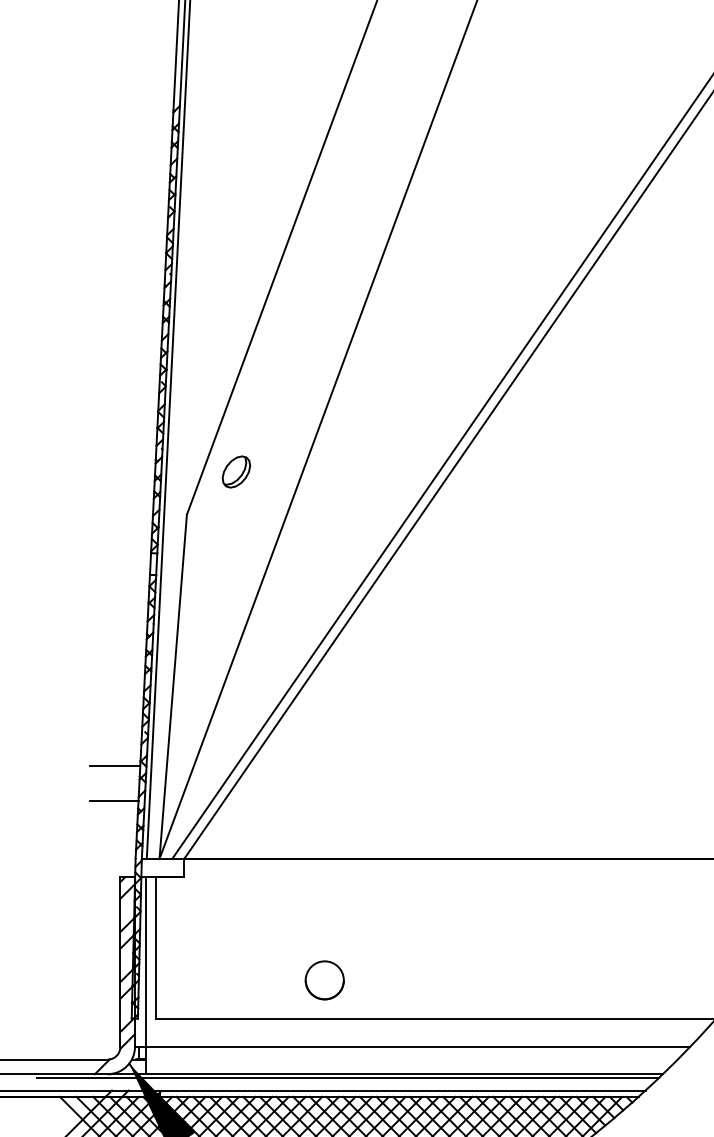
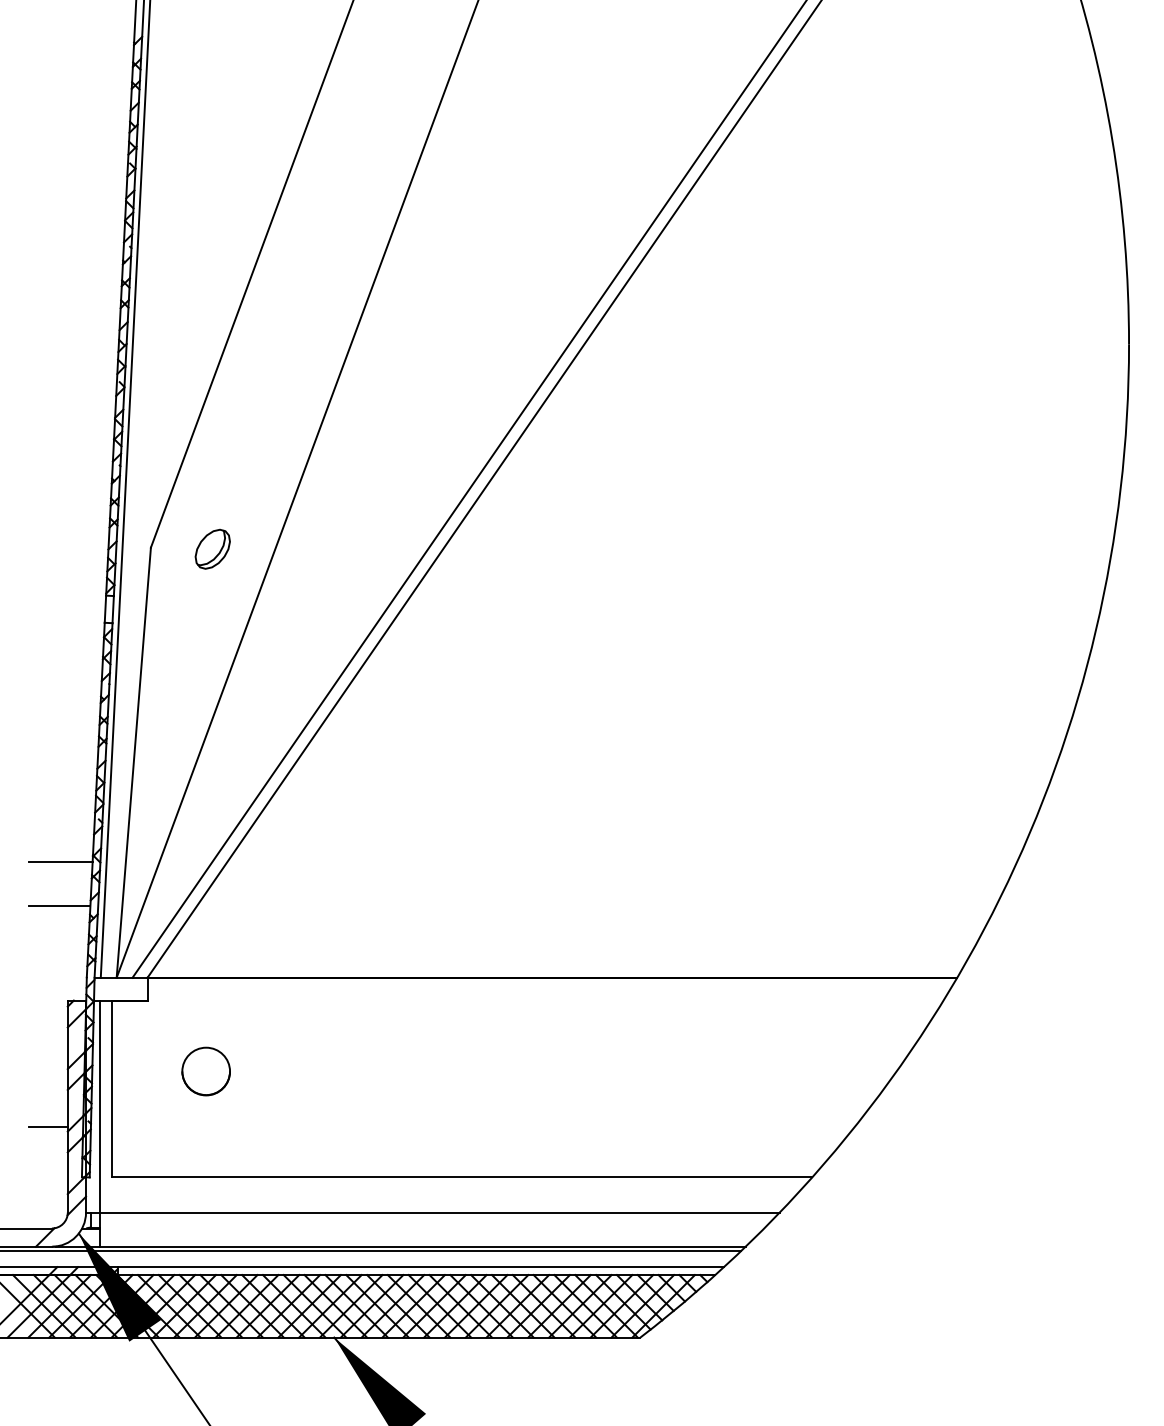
part: (236, 471) -> (212, 548), moved
line: (104, 977) -> (48, 1126), added
part: (324, 980) -> (205, 1071), moved

